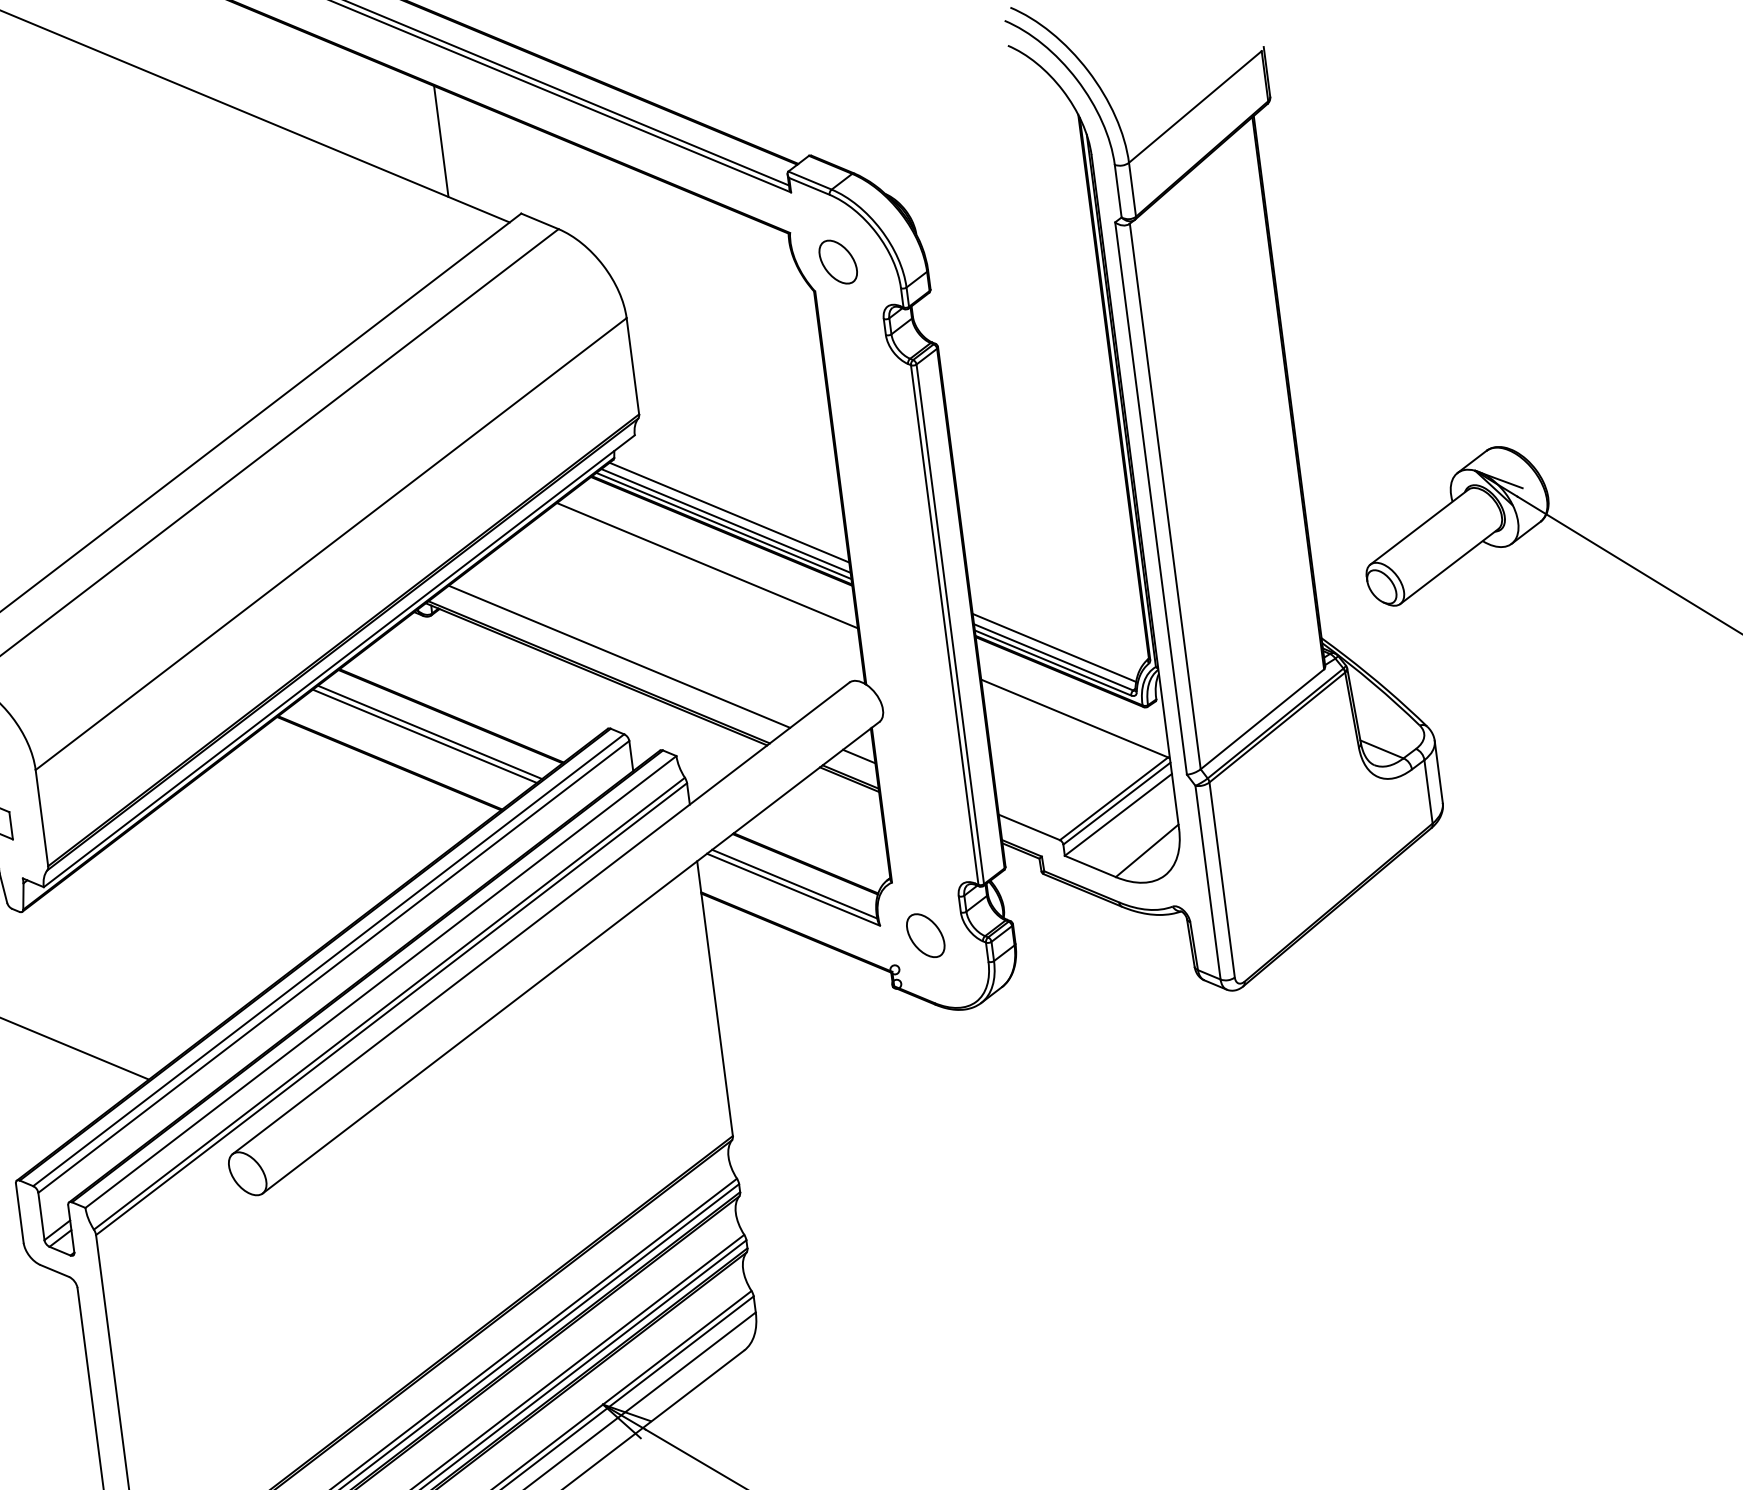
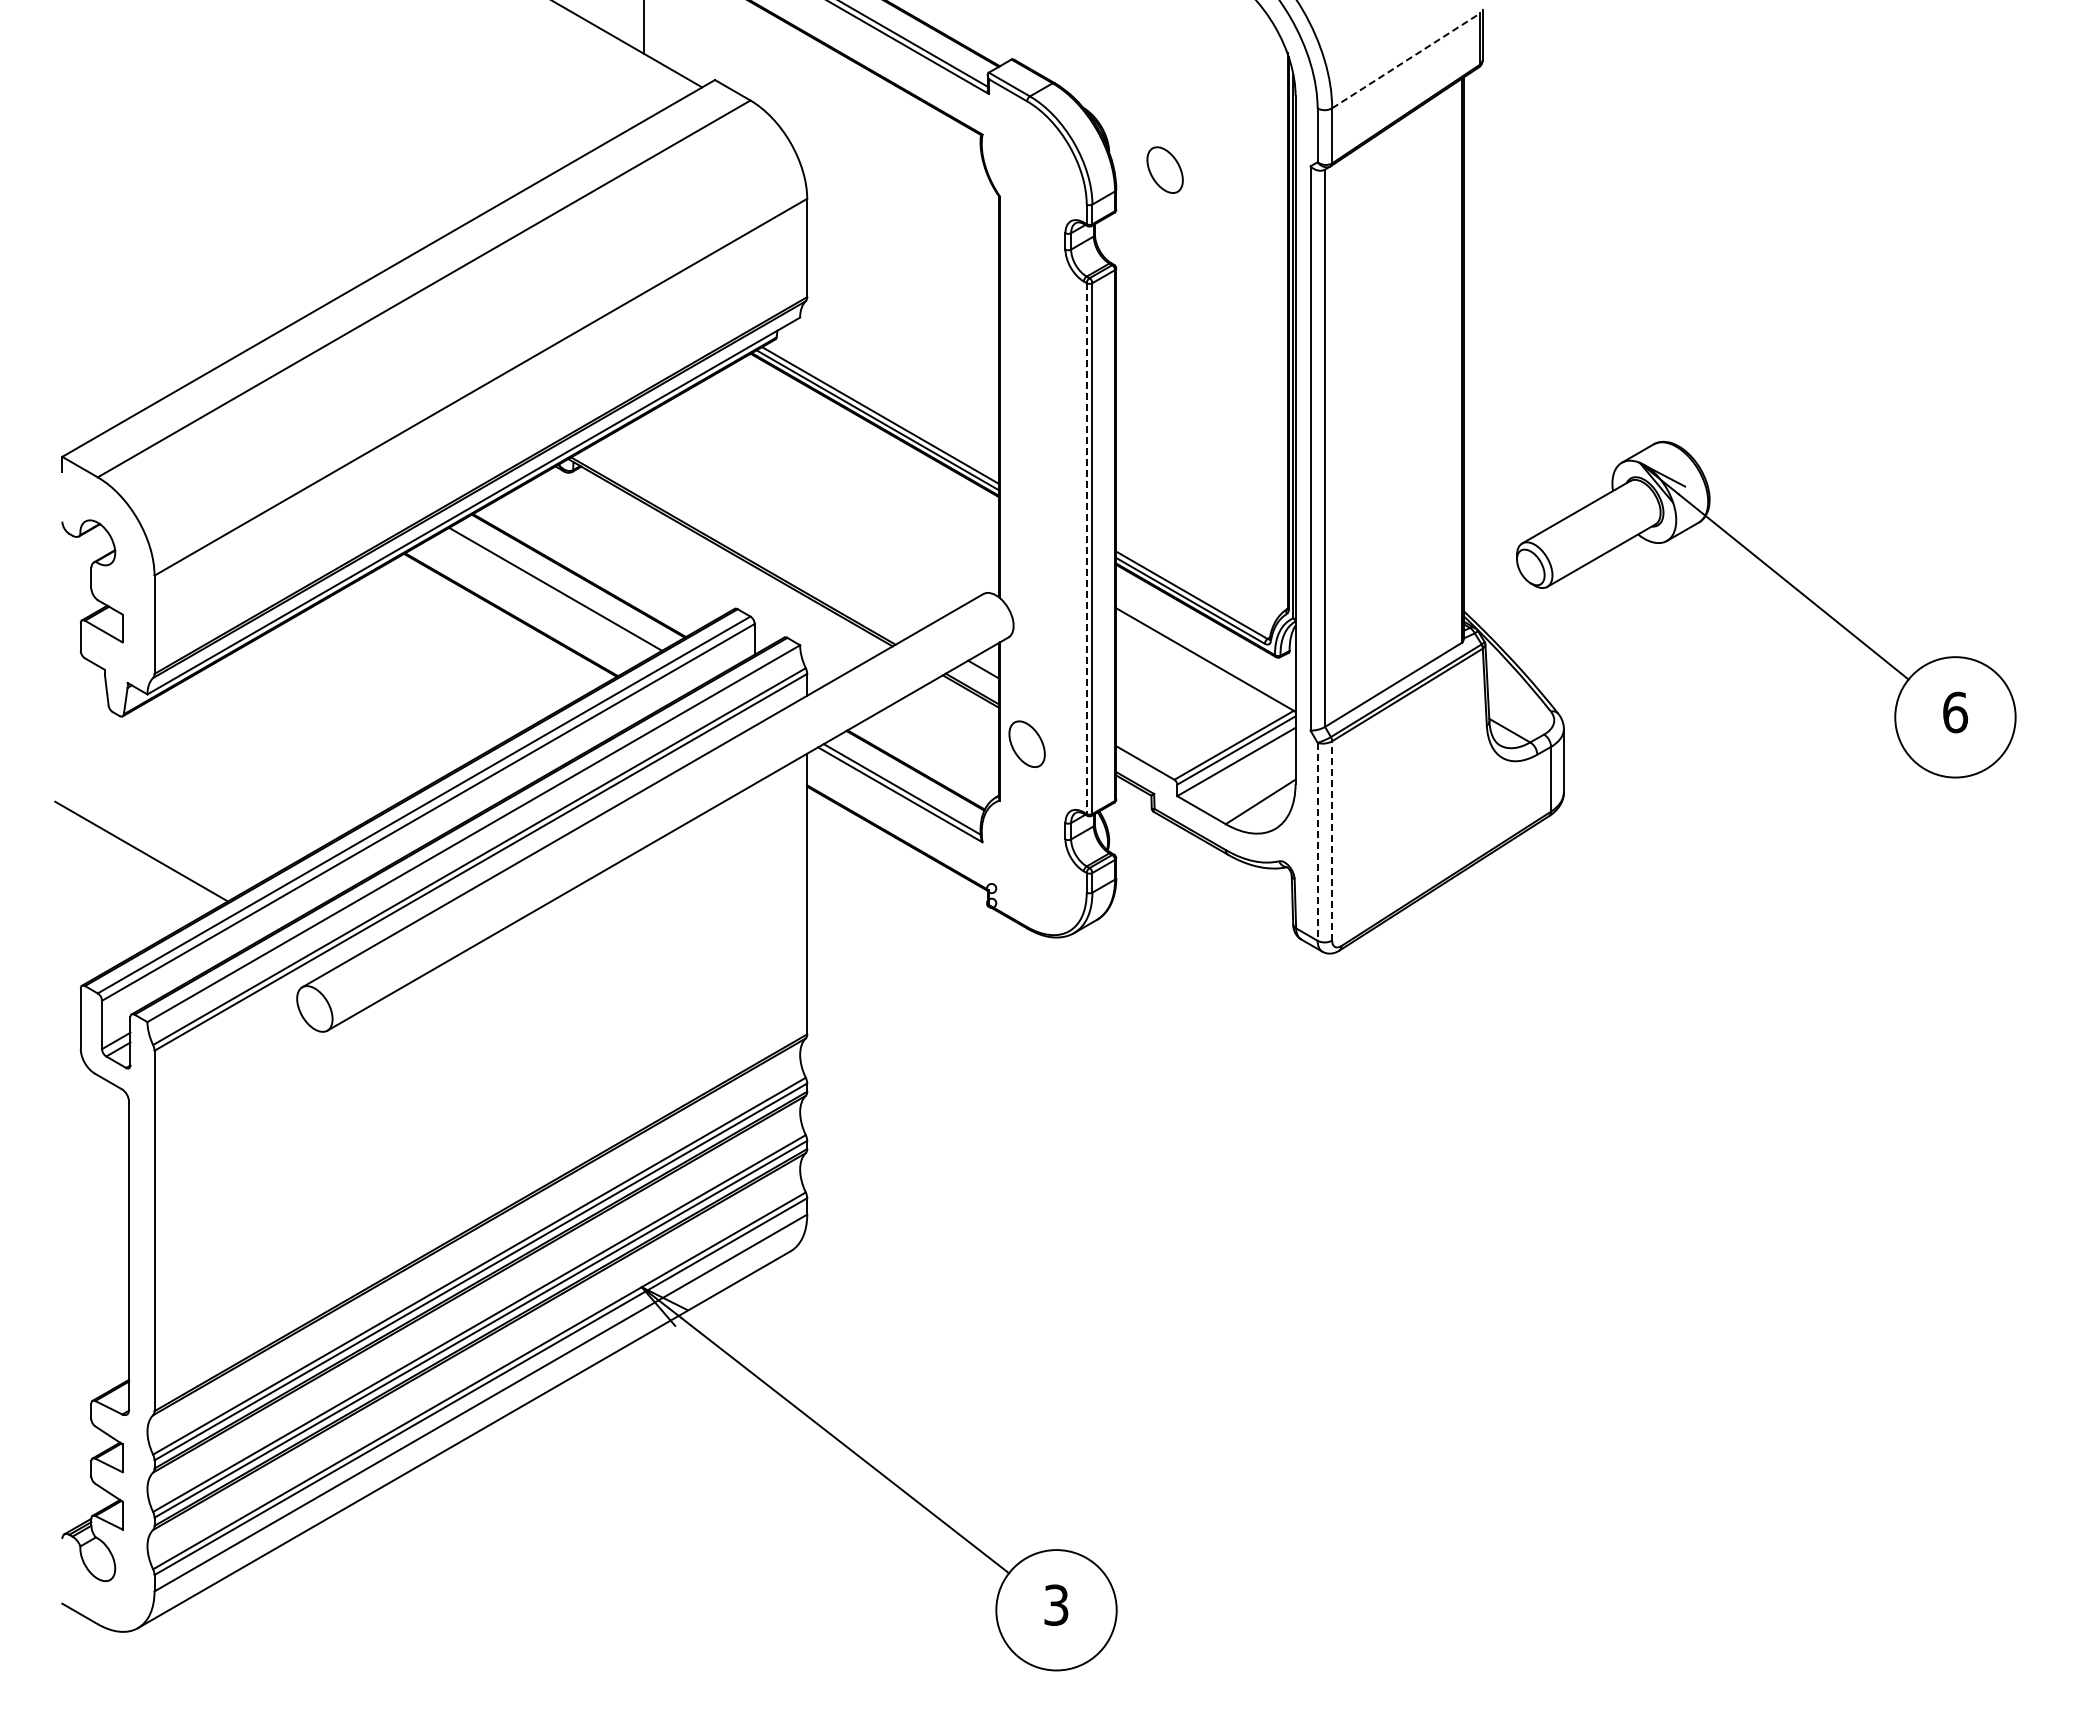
line: (1195, 106) -> (1406, 60), solid -> dashed
part: (837, 261) -> (1164, 169), moved
line: (729, 512) -> (885, 407), removed
line: (707, 565) -> (856, 457), removed
line: (944, 625) -> (1086, 549), solid -> dashed
line: (1053, 647) -> (1193, 585), removed
line: (619, 656) -> (755, 537), removed
line: (424, 736) -> (549, 592), removed
line: (1222, 879) -> (1332, 840), solid -> dashed
line: (1207, 882) -> (1317, 841), solid -> dashed
part: (925, 936) -> (1026, 744), moved

